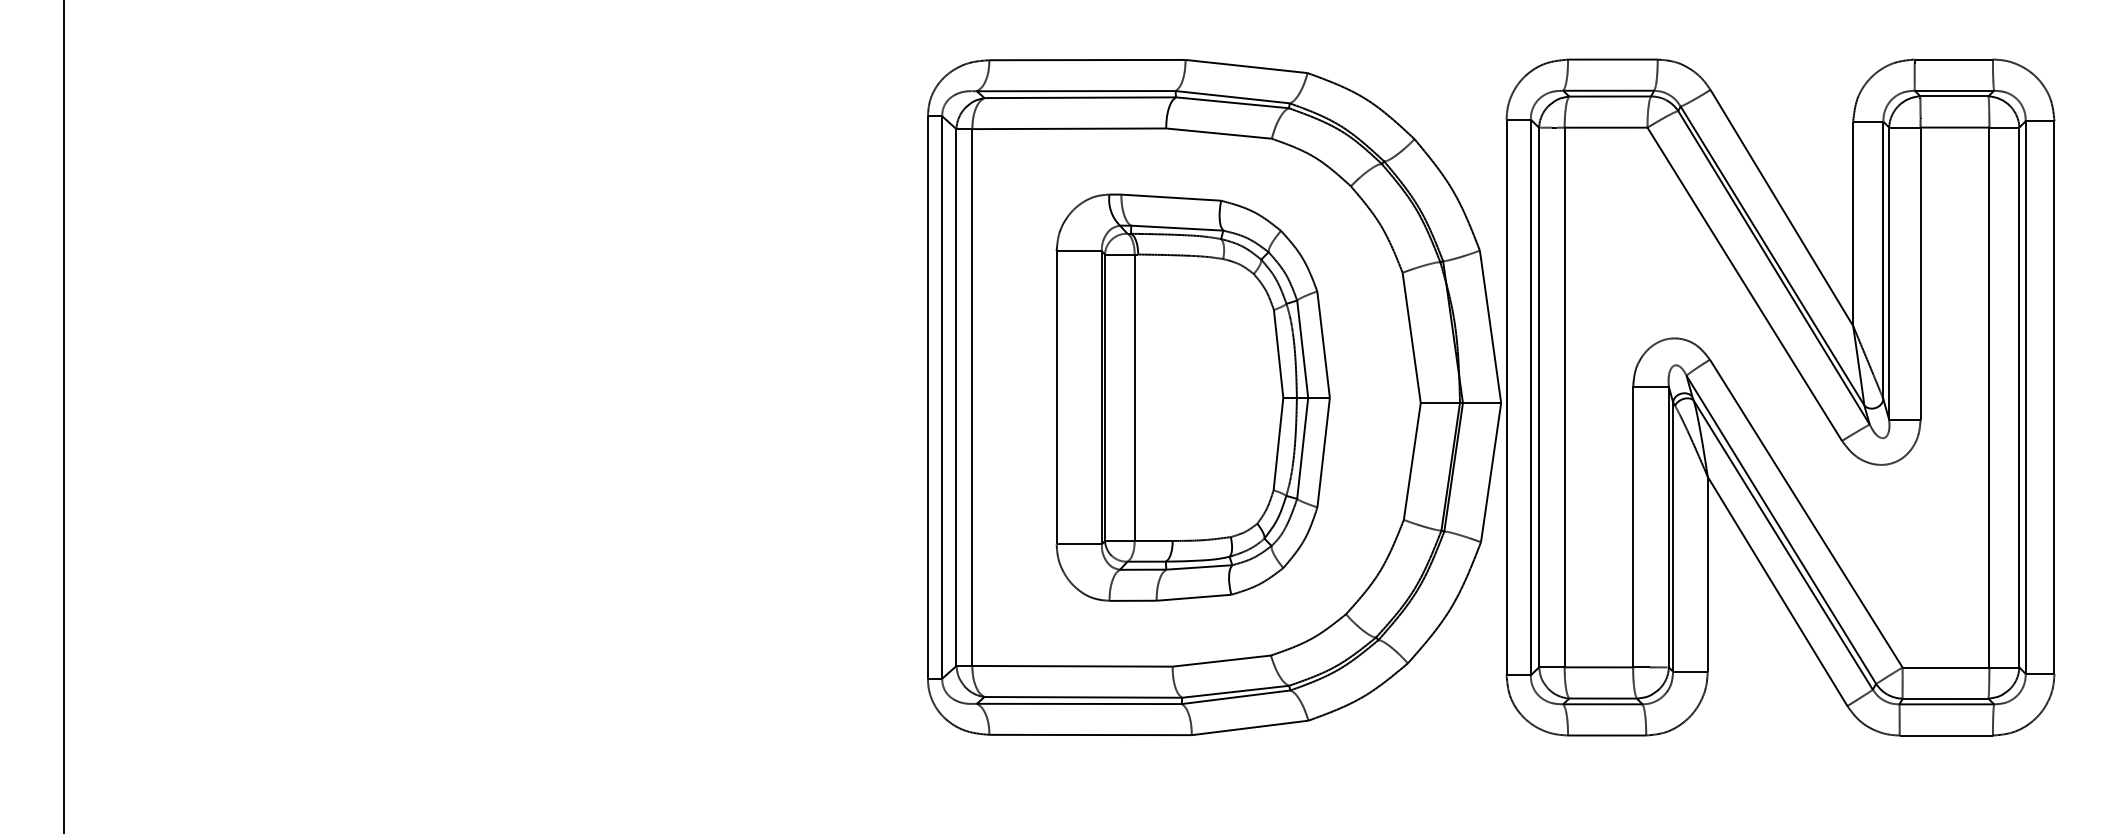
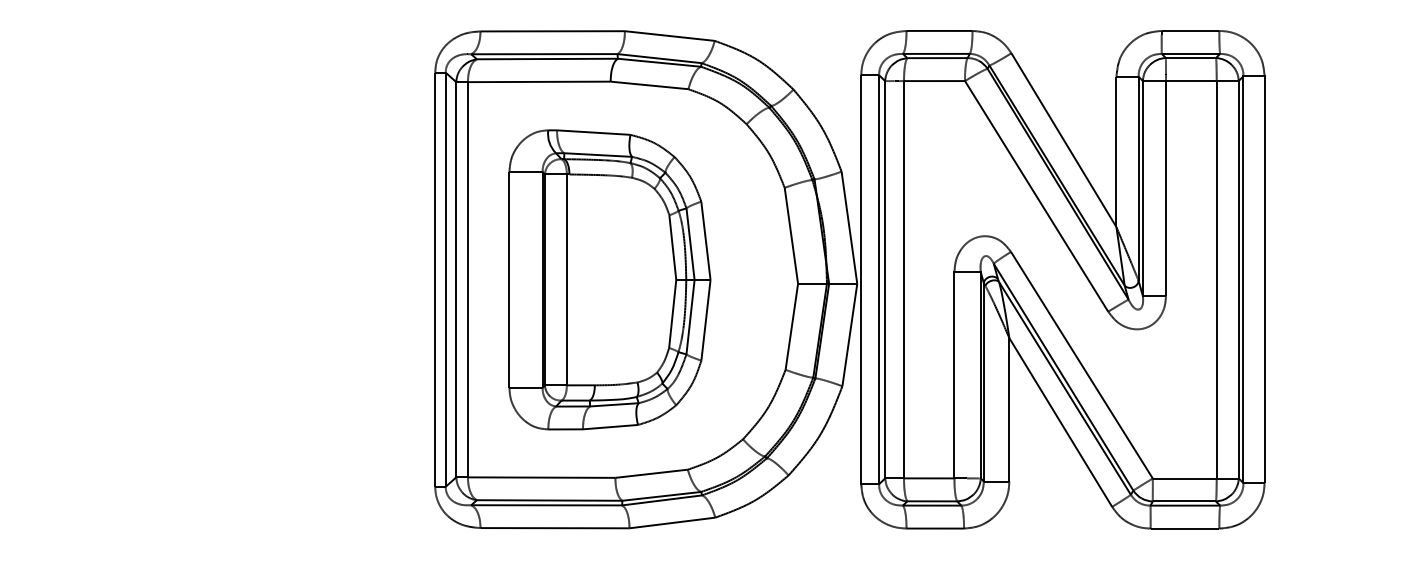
part: (1192, 397) -> (609, 279), moved

